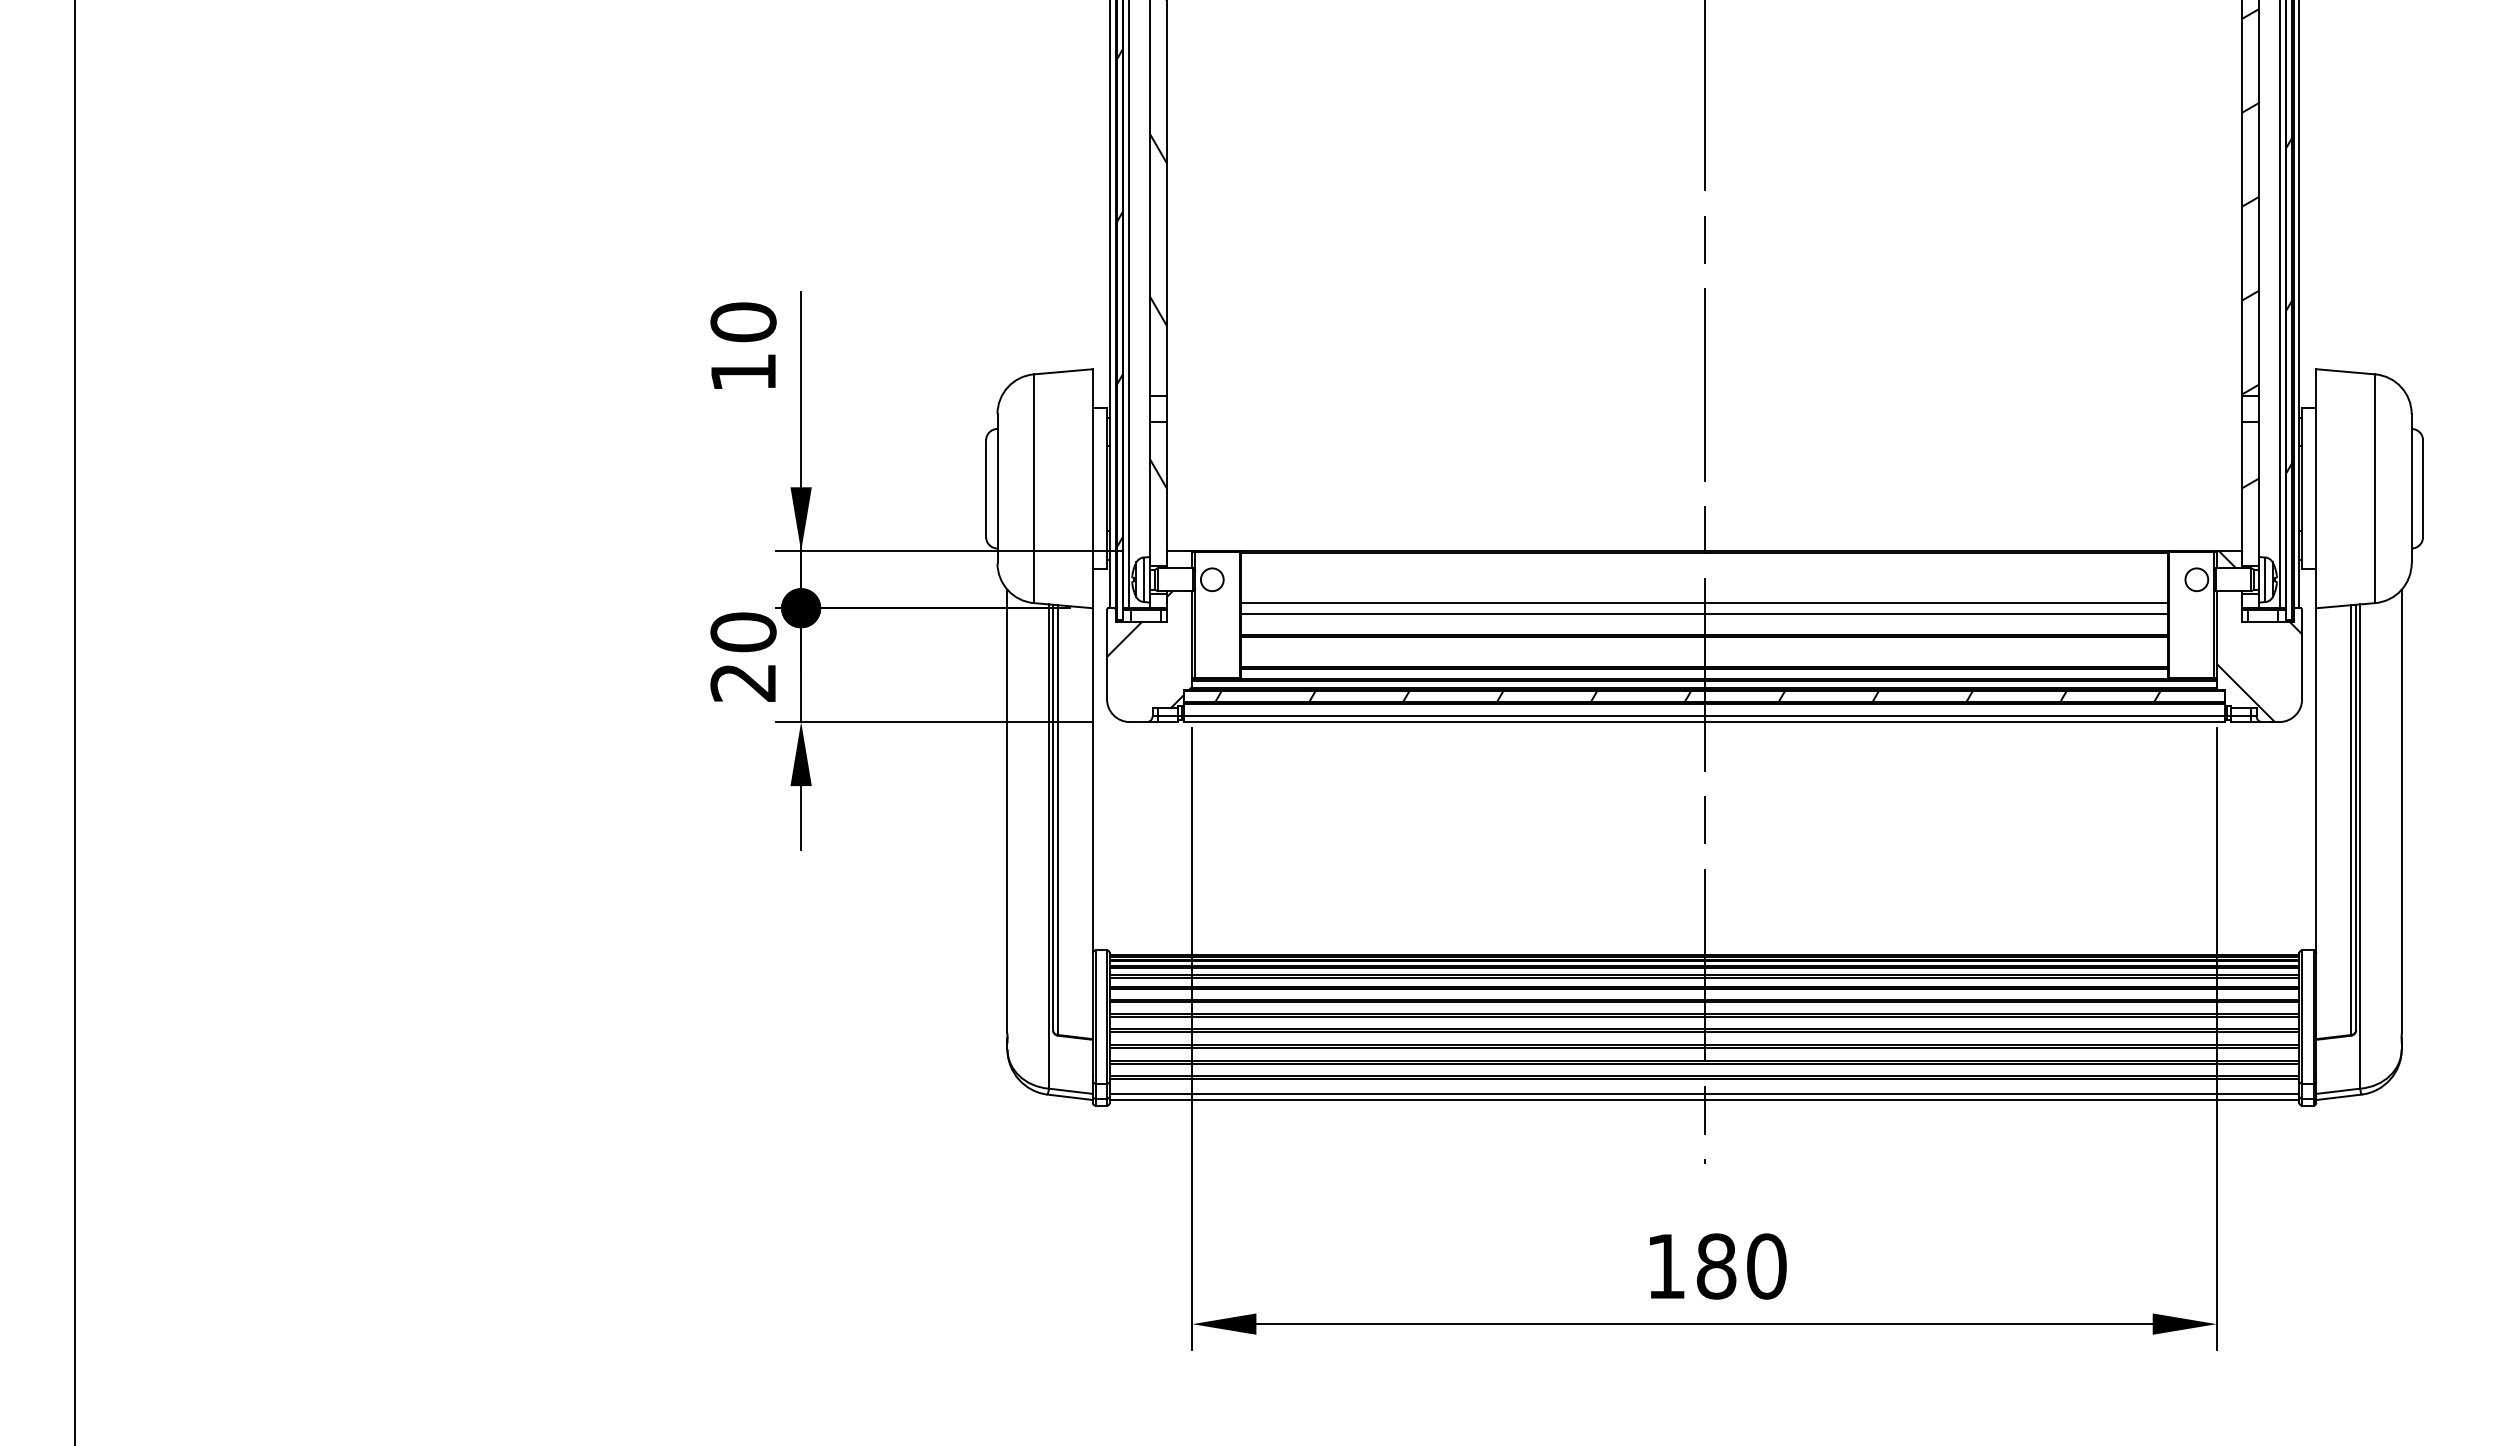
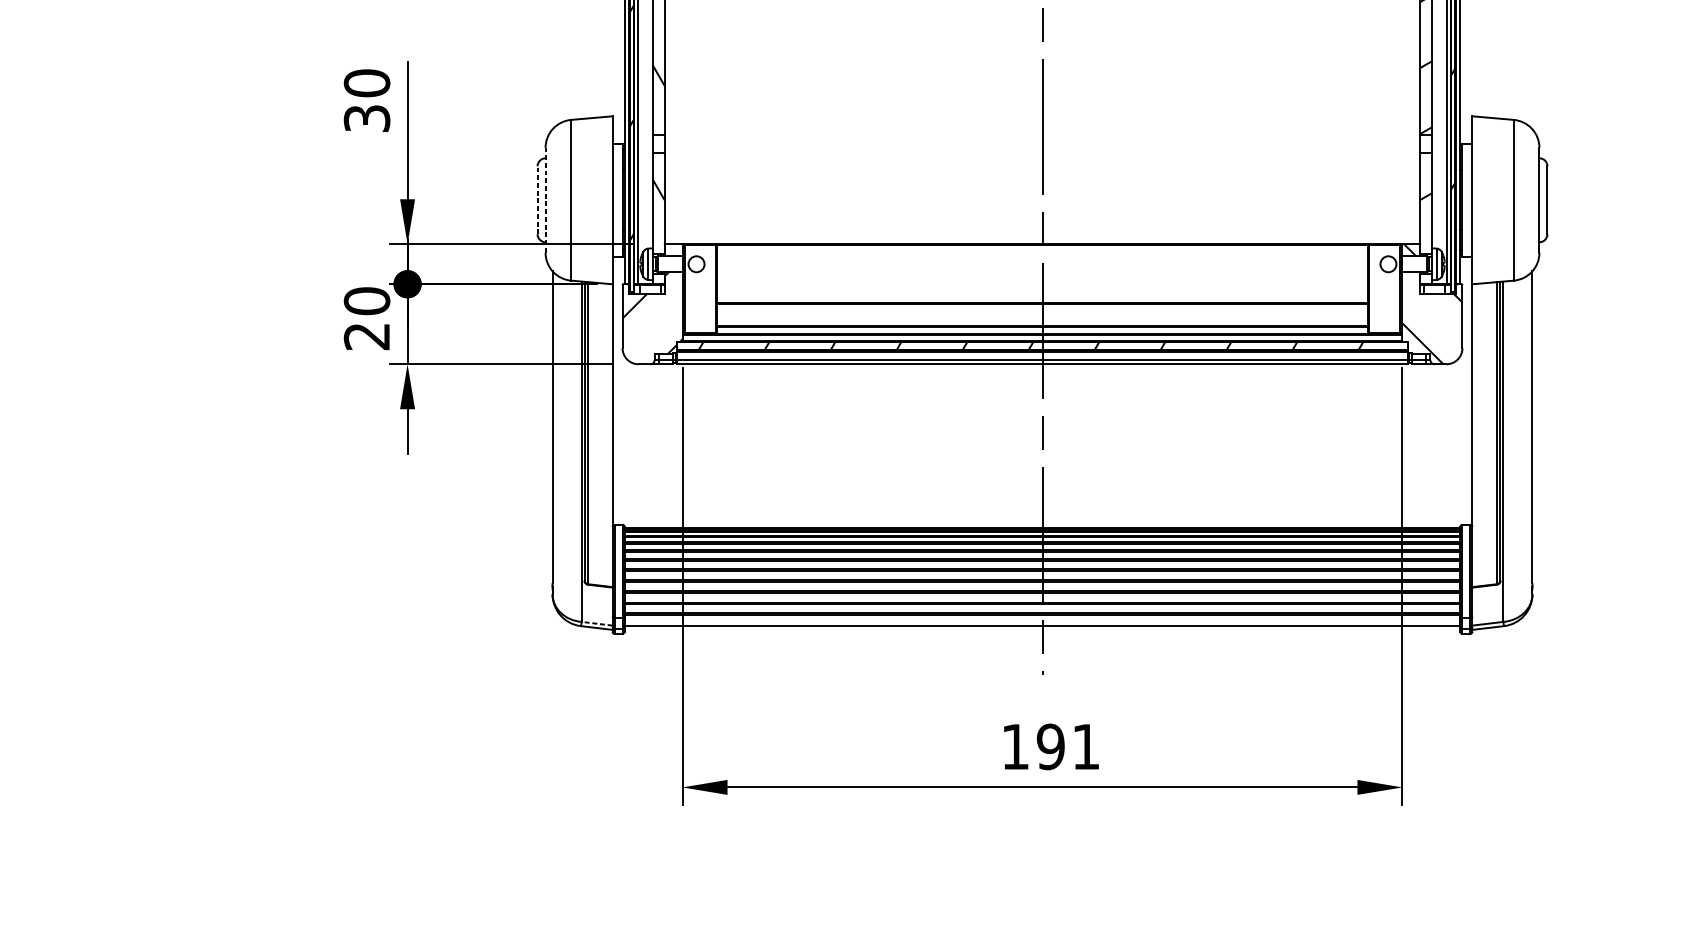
text: (743, 372) -> (367, 118), 10 -> 30
line: (986, 488) -> (537, 200), solid -> dashed
line: (997, 488) -> (545, 200), solid -> dashed
line: (1704, 602) -> (1042, 280), removed
line: (1704, 613) -> (1042, 287), removed
line: (1070, 1091) -> (596, 623), solid -> dashed
line: (1704, 1099) -> (1042, 629), removed
text: (1741, 1266) -> (1068, 746), 180 -> 191

